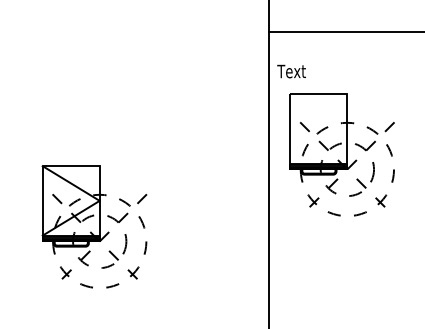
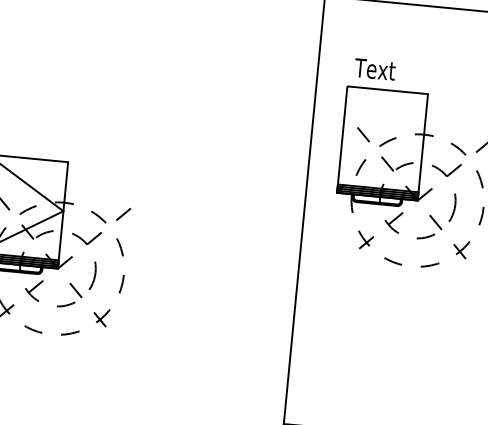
text: (291, 71) -> (374, 69), moved

